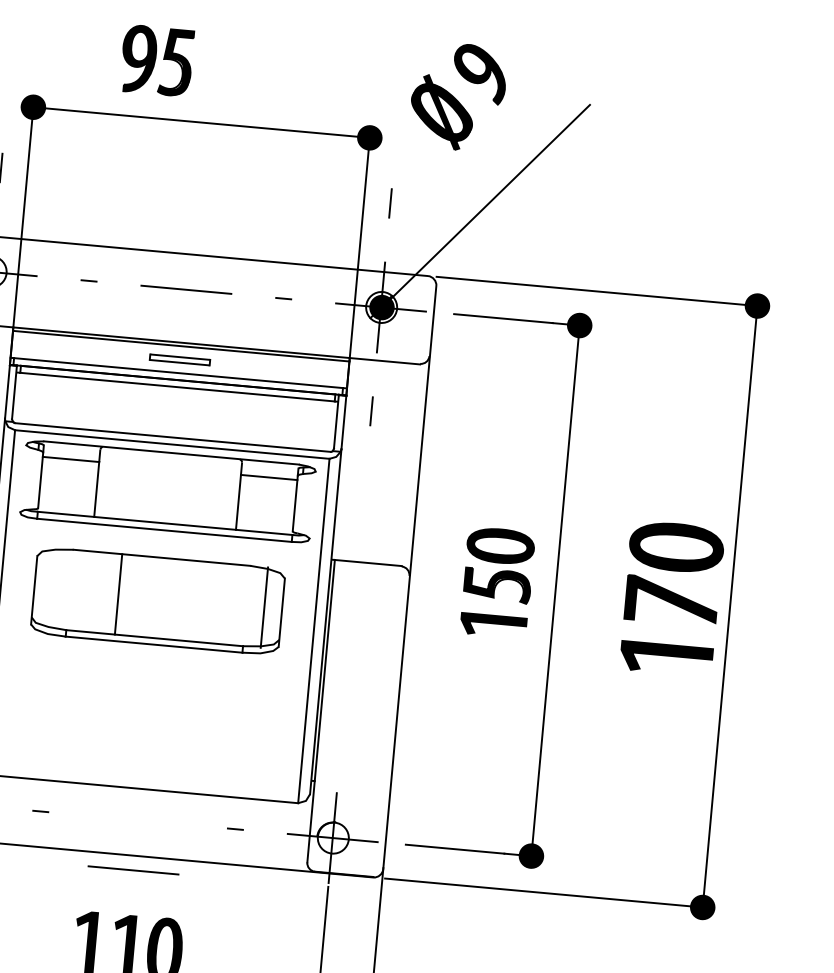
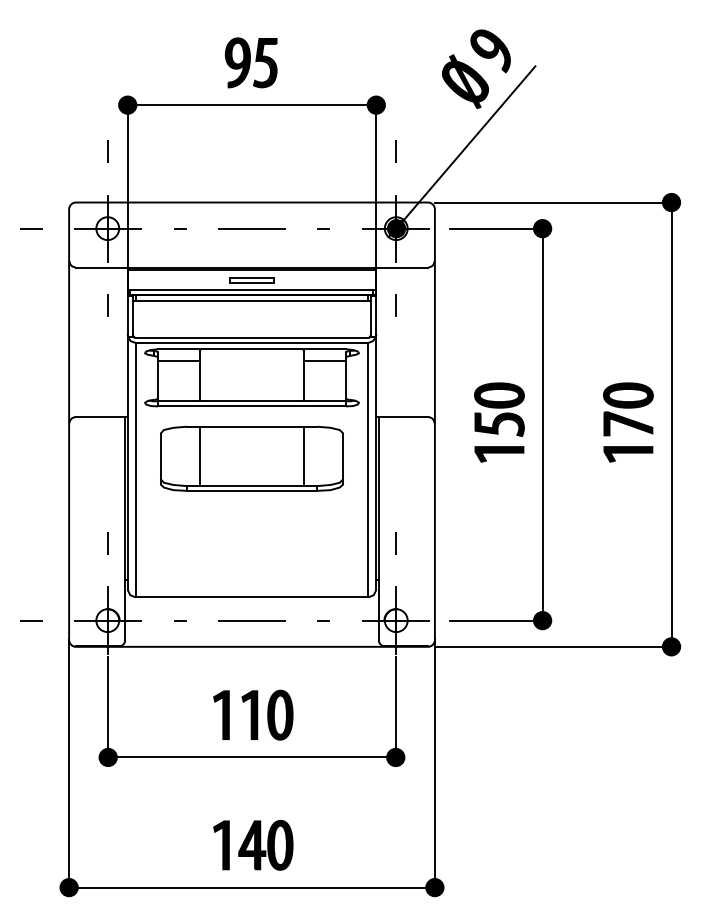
part: (156, 60) -> (250, 62), moved
part: (458, 95) -> (476, 68), moved
line: (118, 594) -> (199, 456), moved
part: (672, 598) -> (628, 422), size x0.71
line: (264, 607) -> (304, 456), moved
line: (341, 733) -> (395, 543), added
line: (132, 870) -> (251, 620), moved

